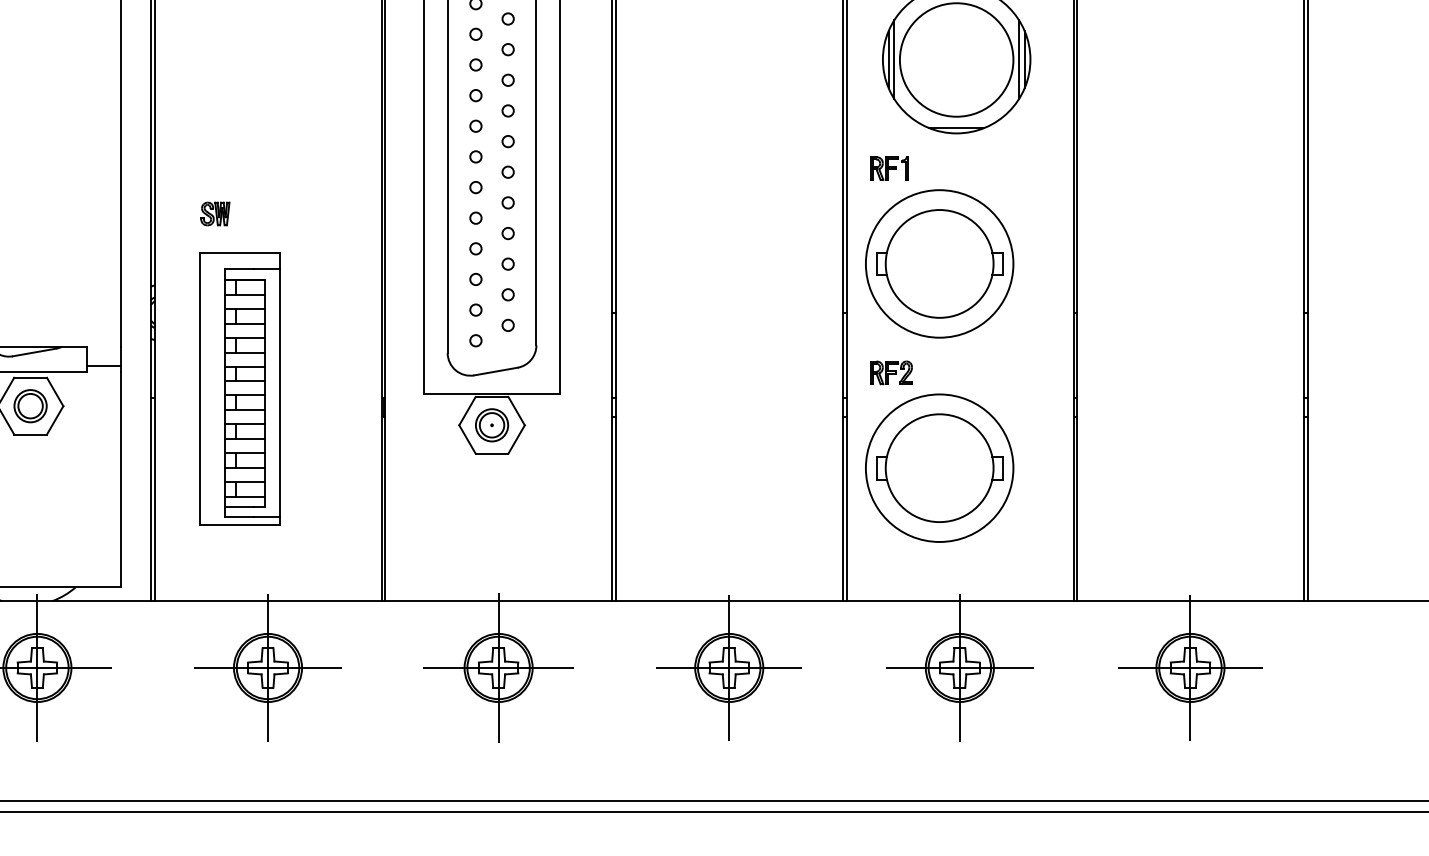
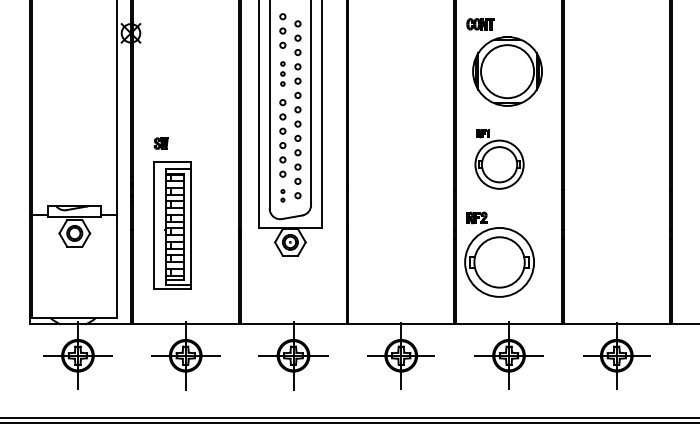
part: (475, 63) -> (282, 73), size x0.7
part: (939, 247) -> (499, 159), size x0.7
part: (475, 324) -> (282, 195), size x0.6

